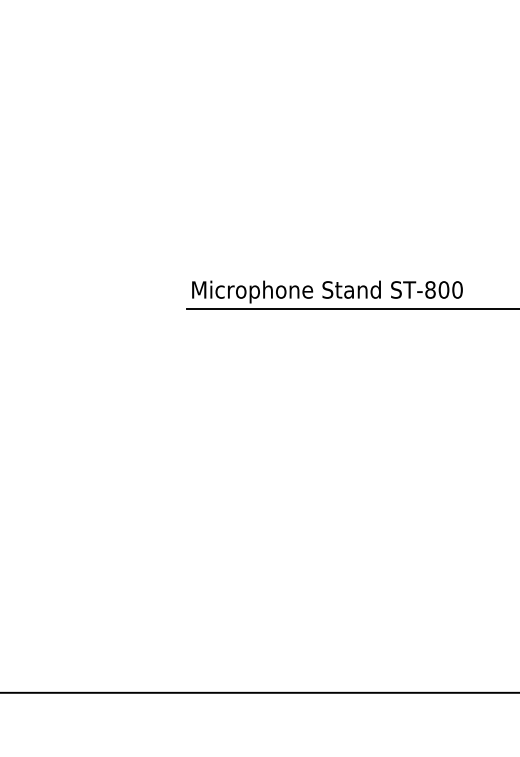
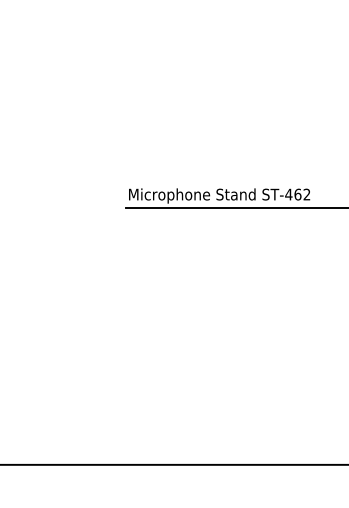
text: (443, 289) -> (297, 194), ST-800 -> ST-462

